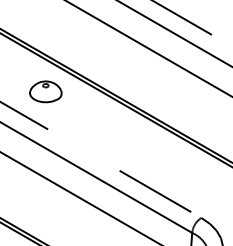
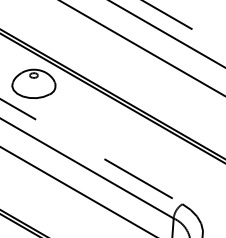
part: (45, 91) -> (33, 83), size x1.43

